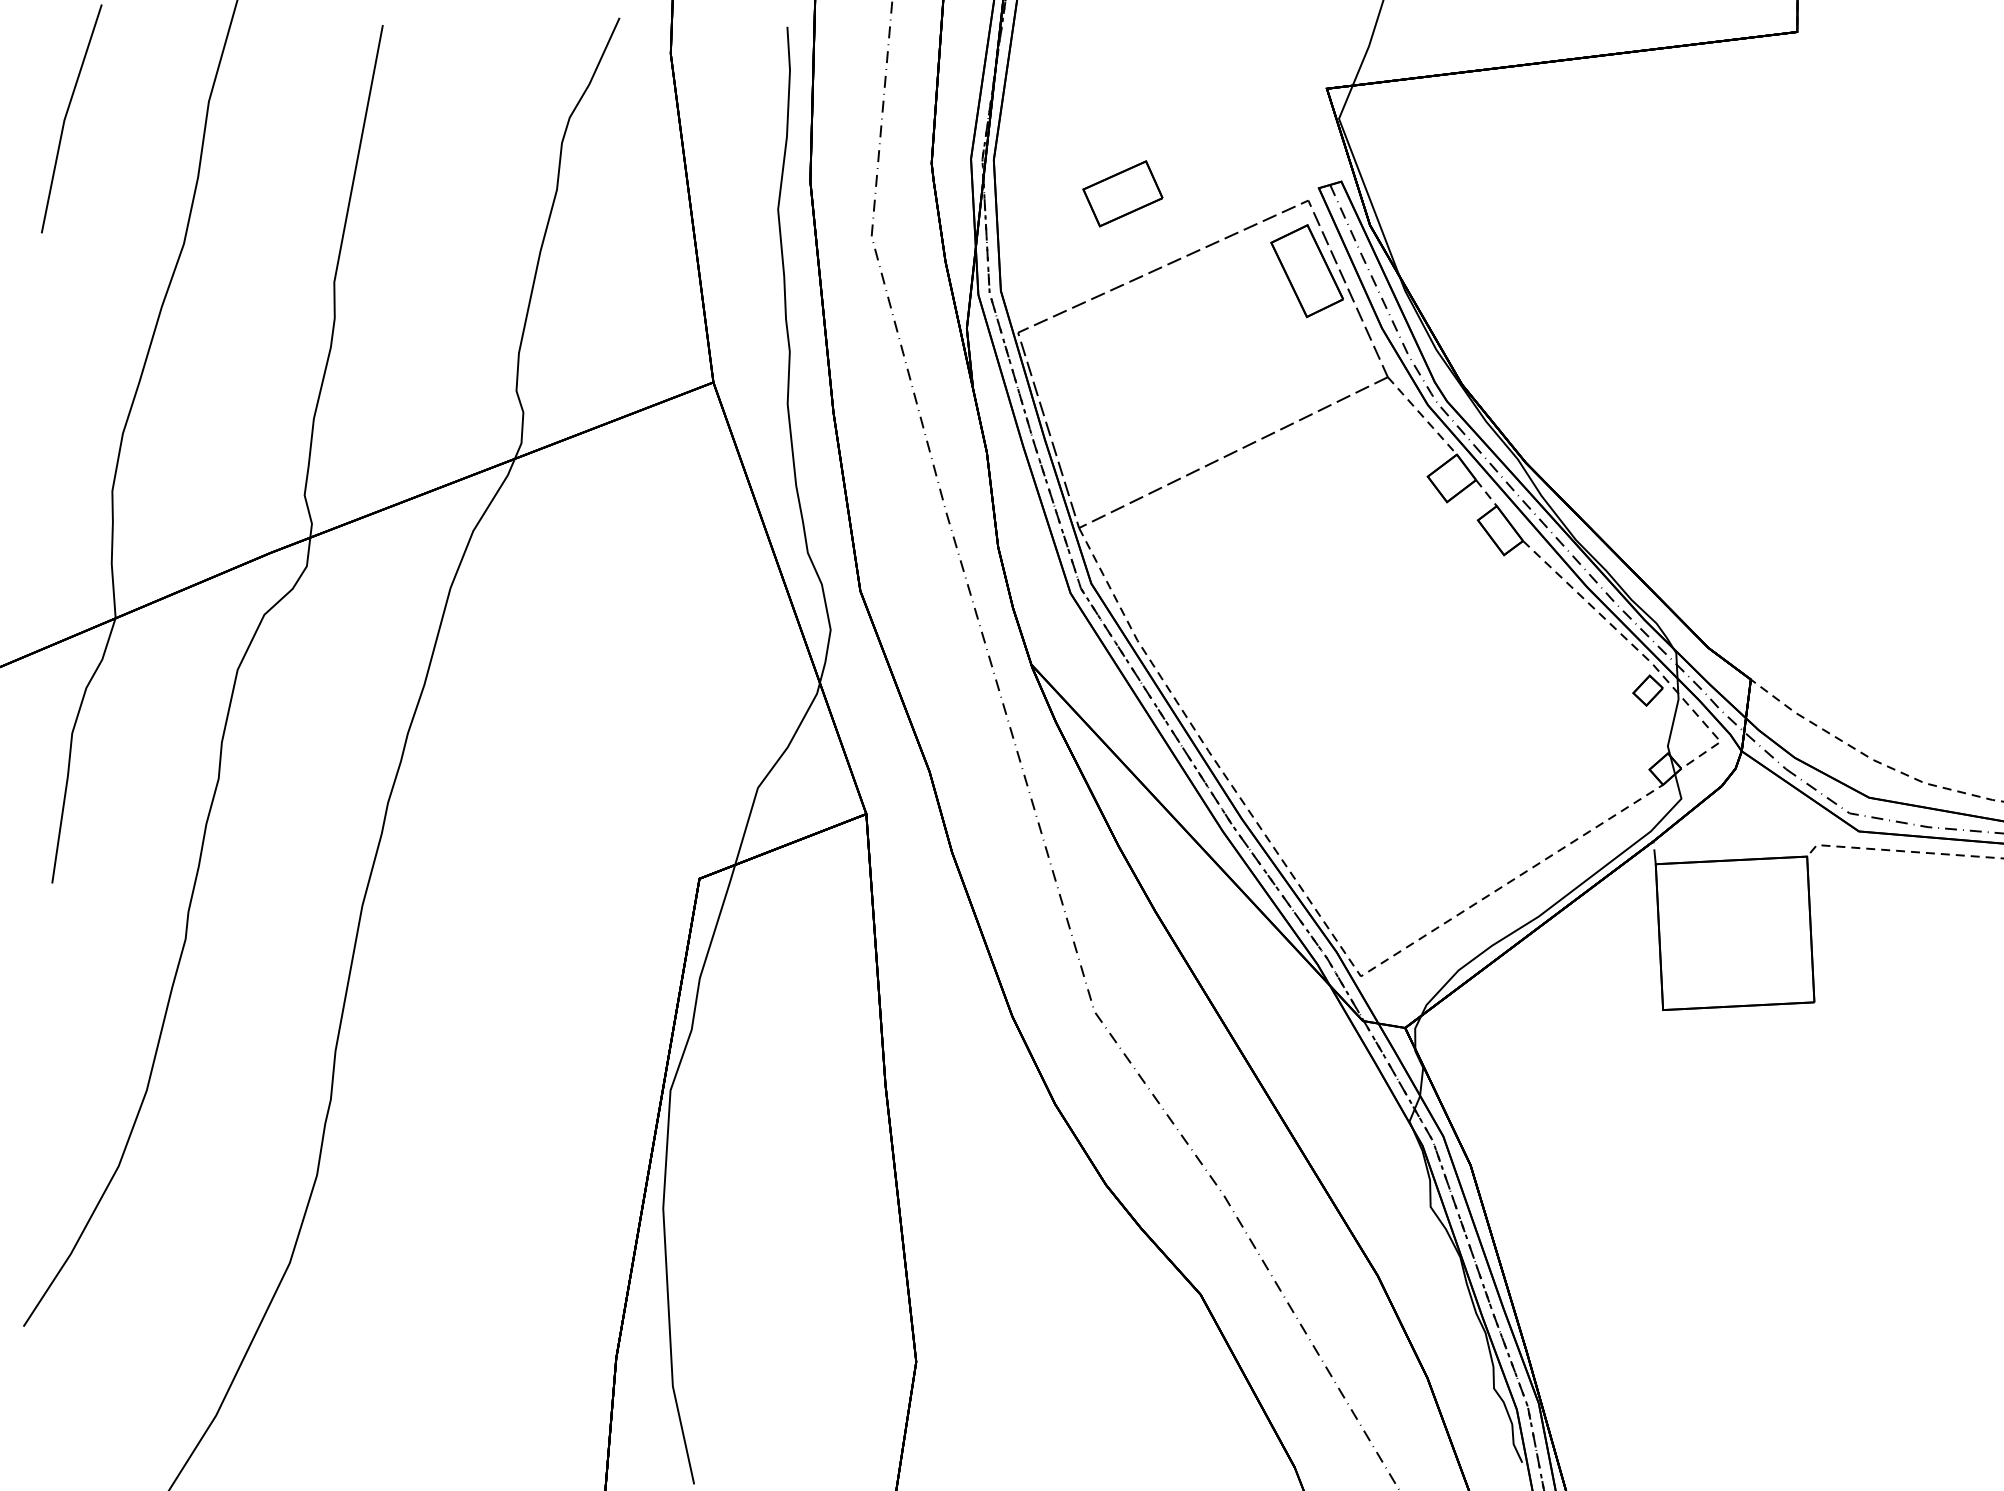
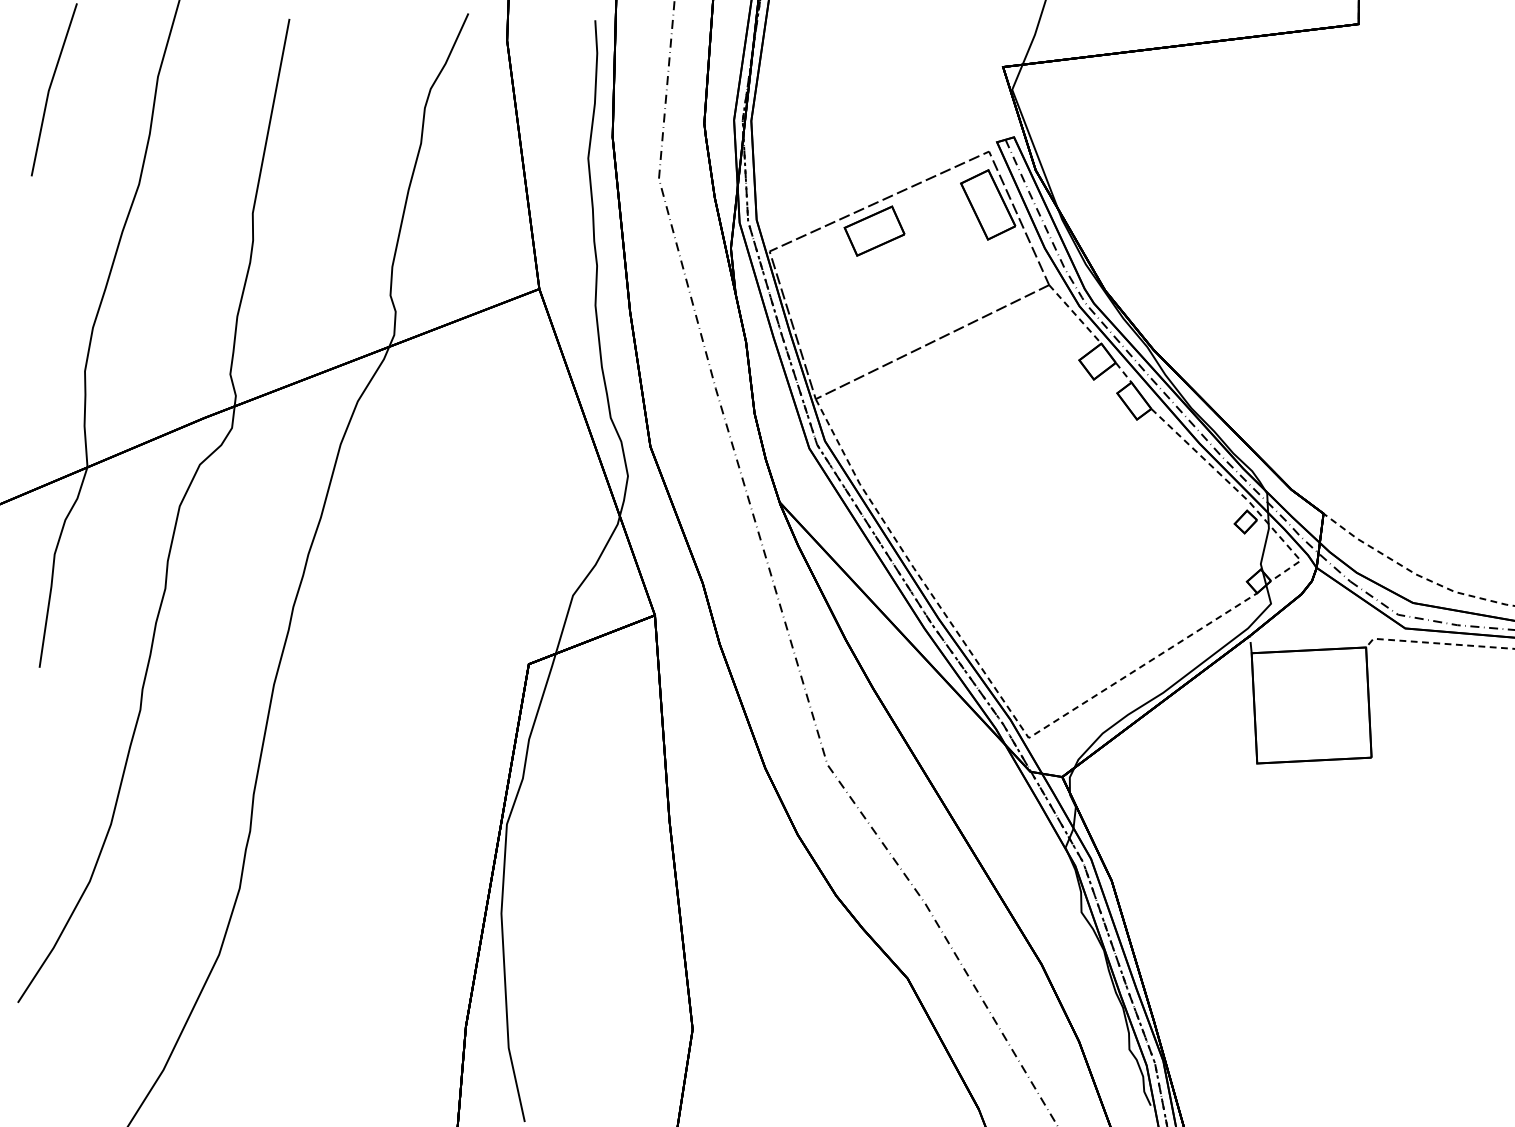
part: (1122, 193) -> (874, 230), moved

